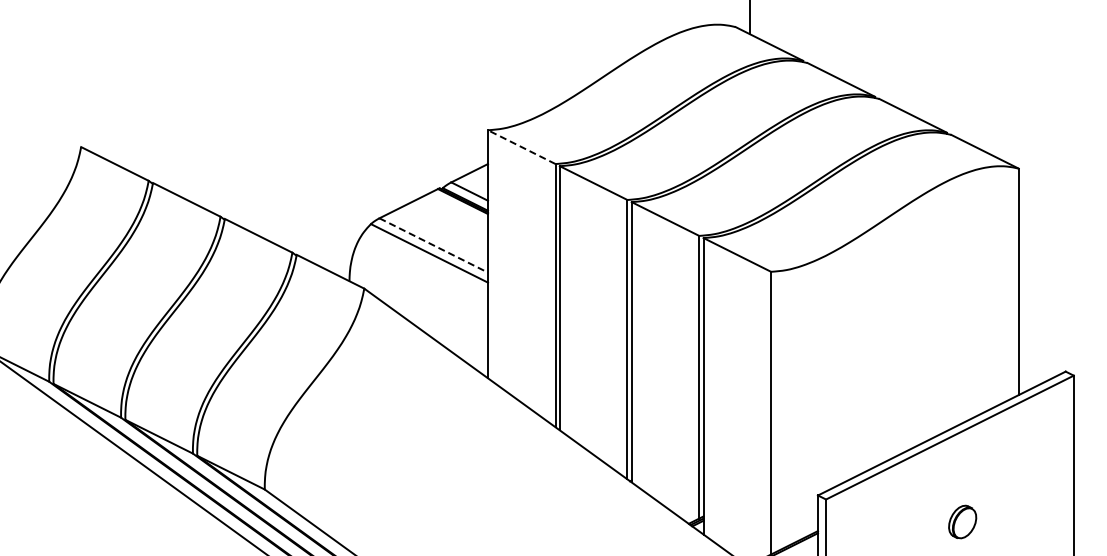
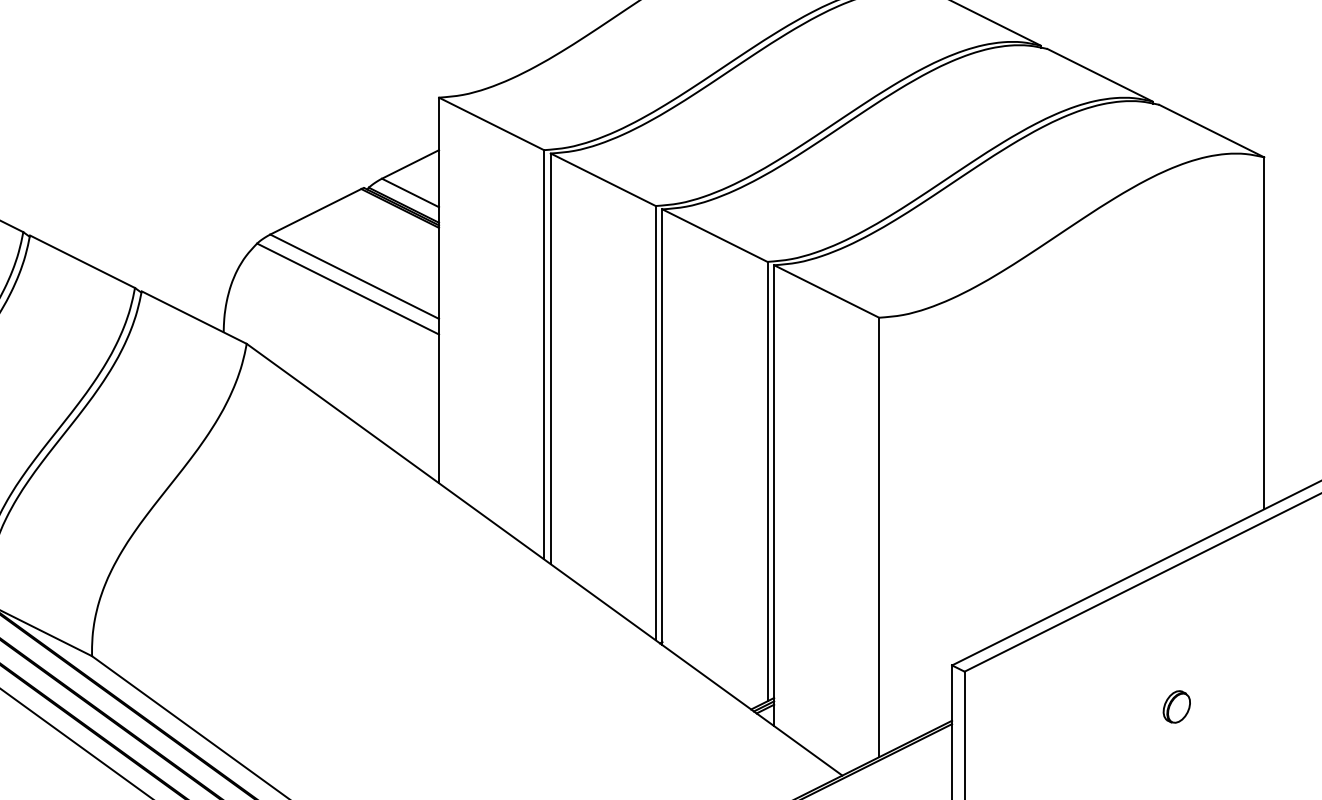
line: (521, 147) -> (491, 124), dashed -> solid
line: (433, 245) -> (354, 276), dashed -> solid
part: (962, 522) -> (1176, 707), size x0.62

